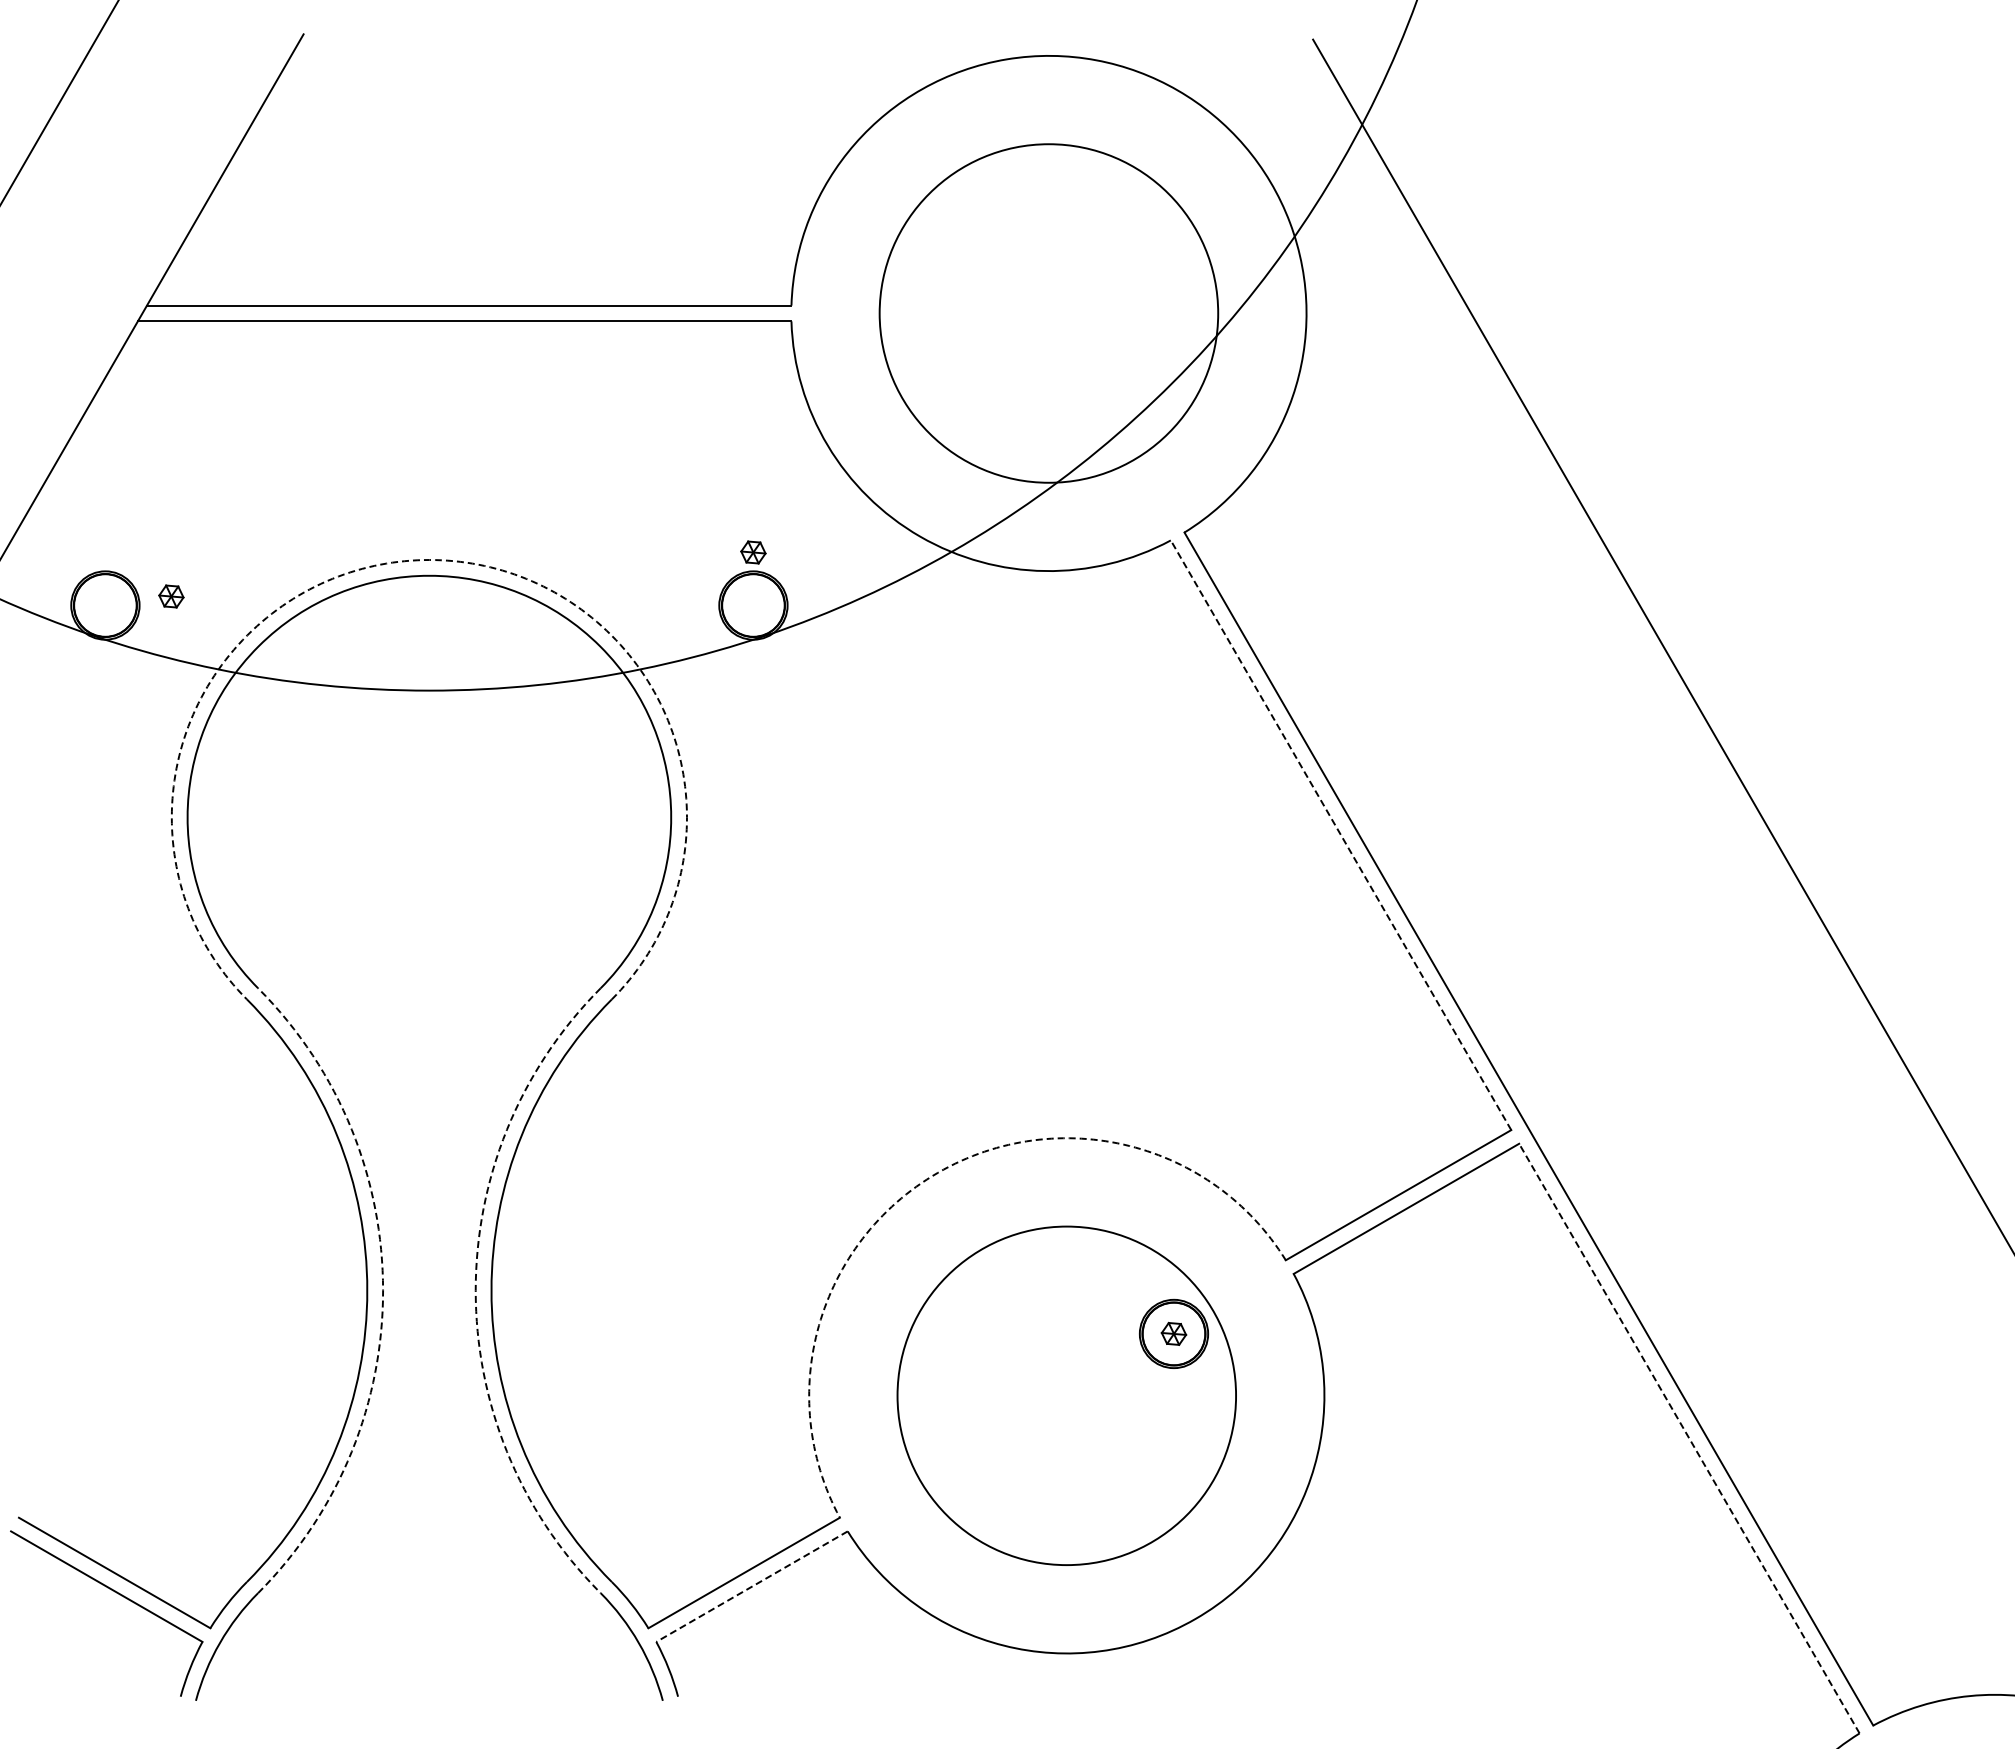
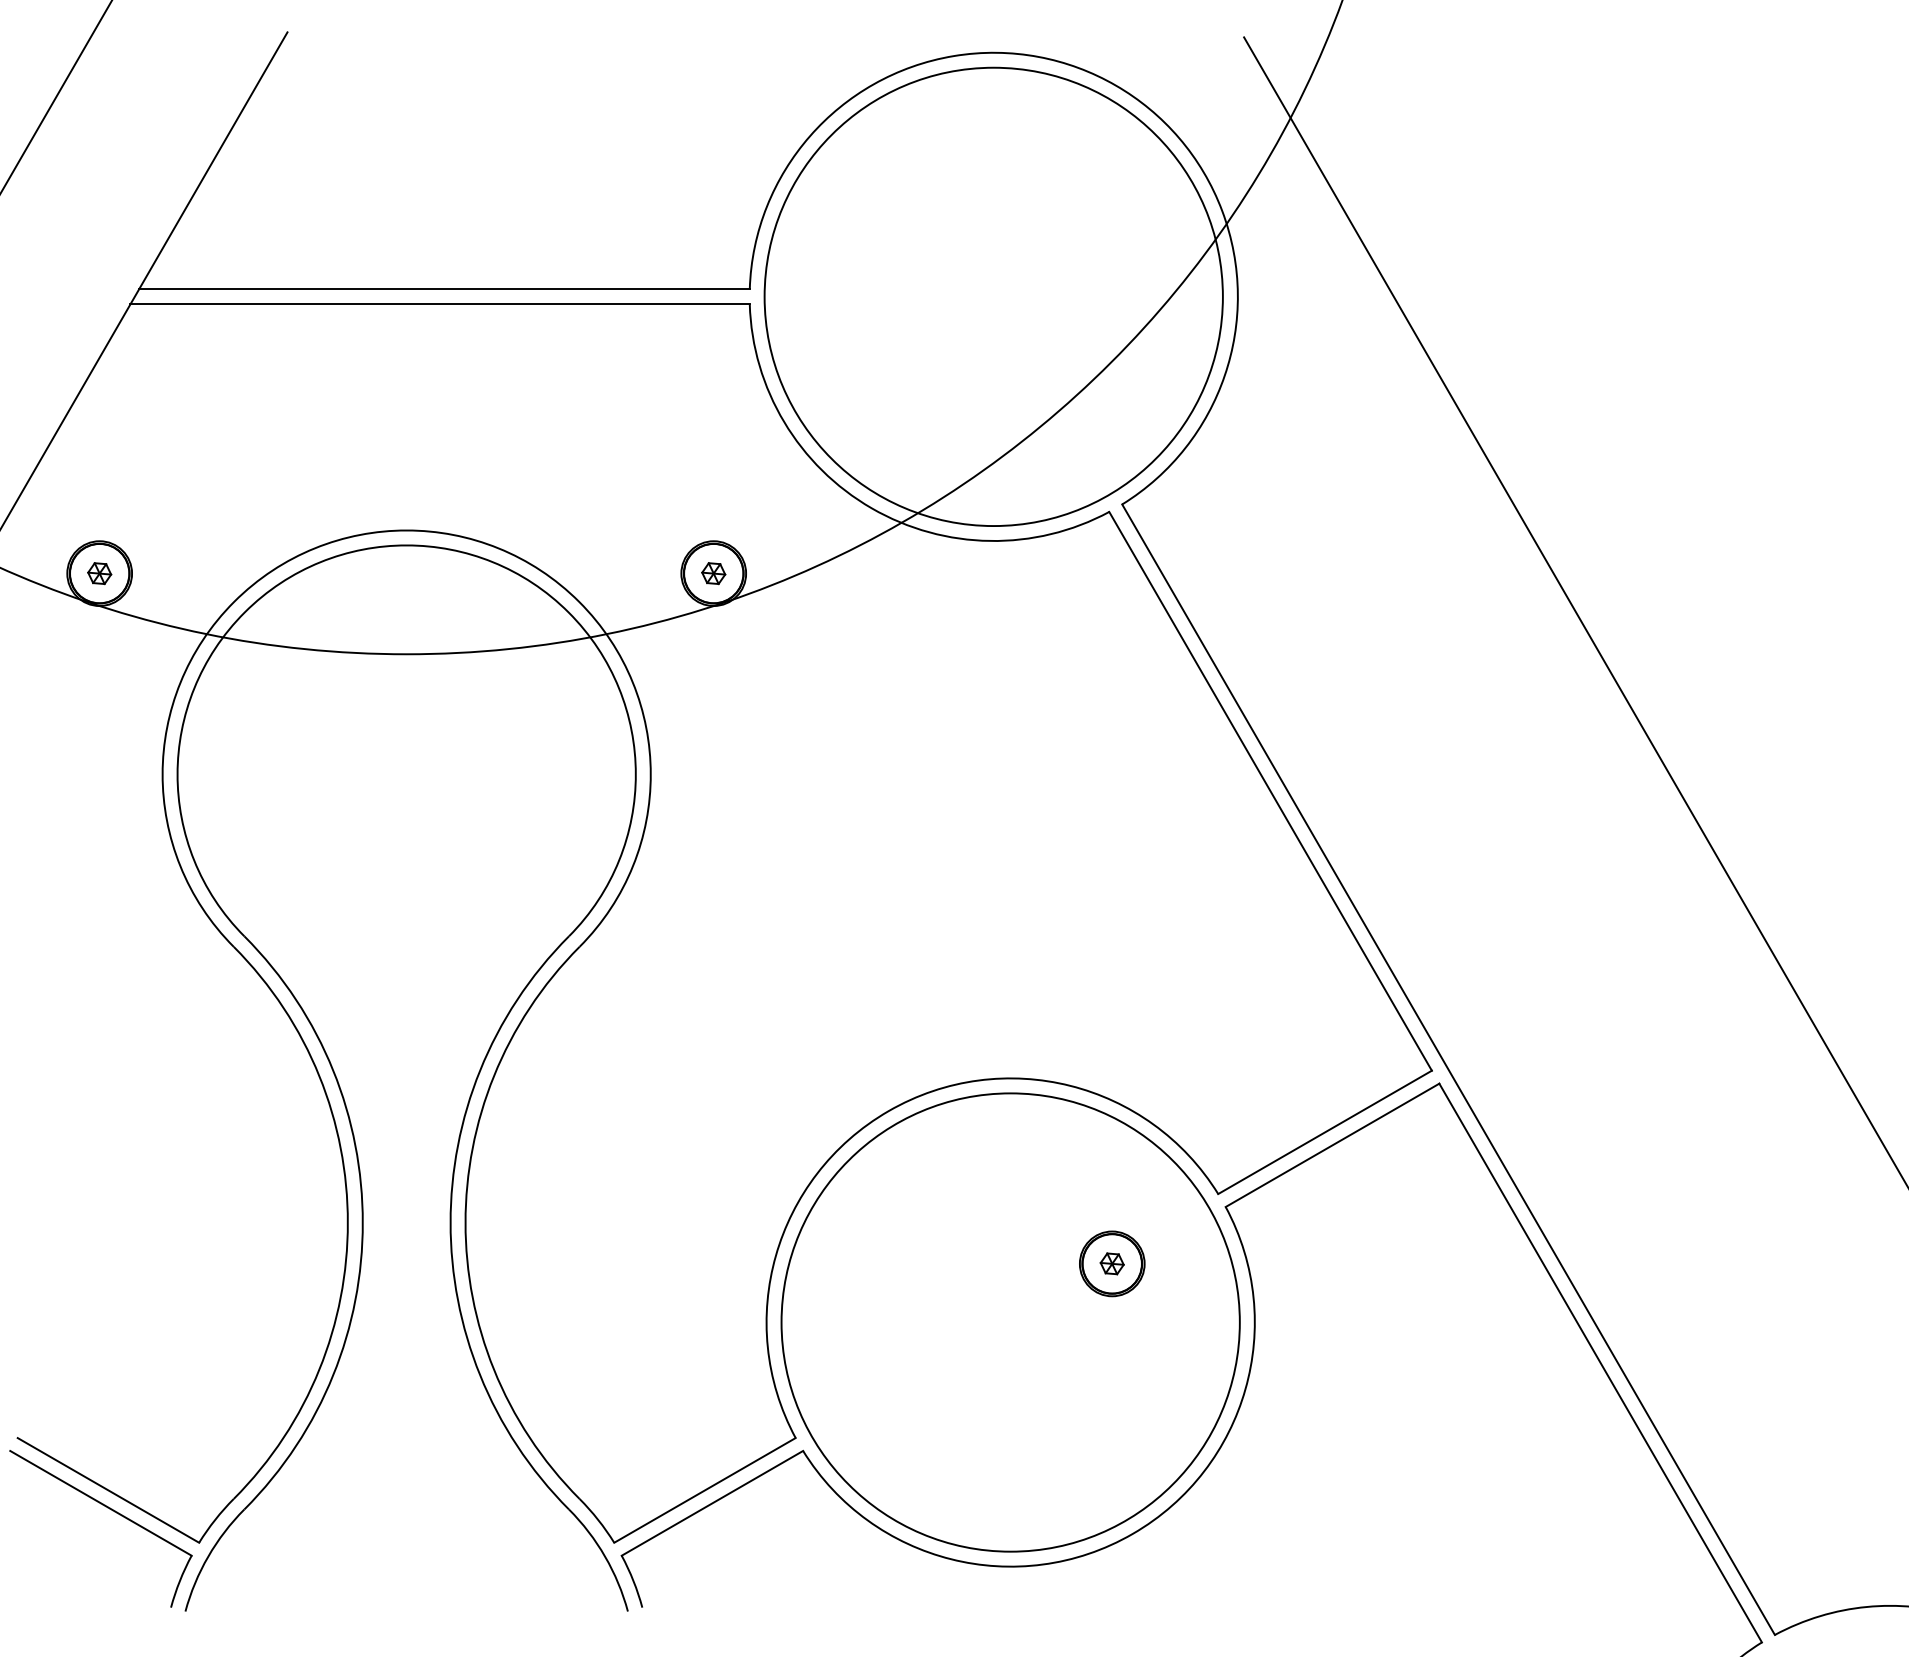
circle: (1048, 313) -> (993, 296), size x1.43
part: (753, 552) -> (713, 573), moved
arc: (429, 560) -> (406, 530), dashed -> solid
part: (171, 596) -> (99, 573), moved
line: (1340, 834) -> (1270, 790), dashed -> solid
arc: (938, 1172) -> (889, 1110), dashed -> solid
arc: (383, 1290) -> (363, 1222), dashed -> solid
arc: (475, 1290) -> (450, 1222), dashed -> solid
circle: (1066, 1395) -> (1010, 1322), size x1.43
line: (1689, 1438) -> (1600, 1362), dashed -> solid
line: (752, 1586) -> (712, 1503), dashed -> solid

